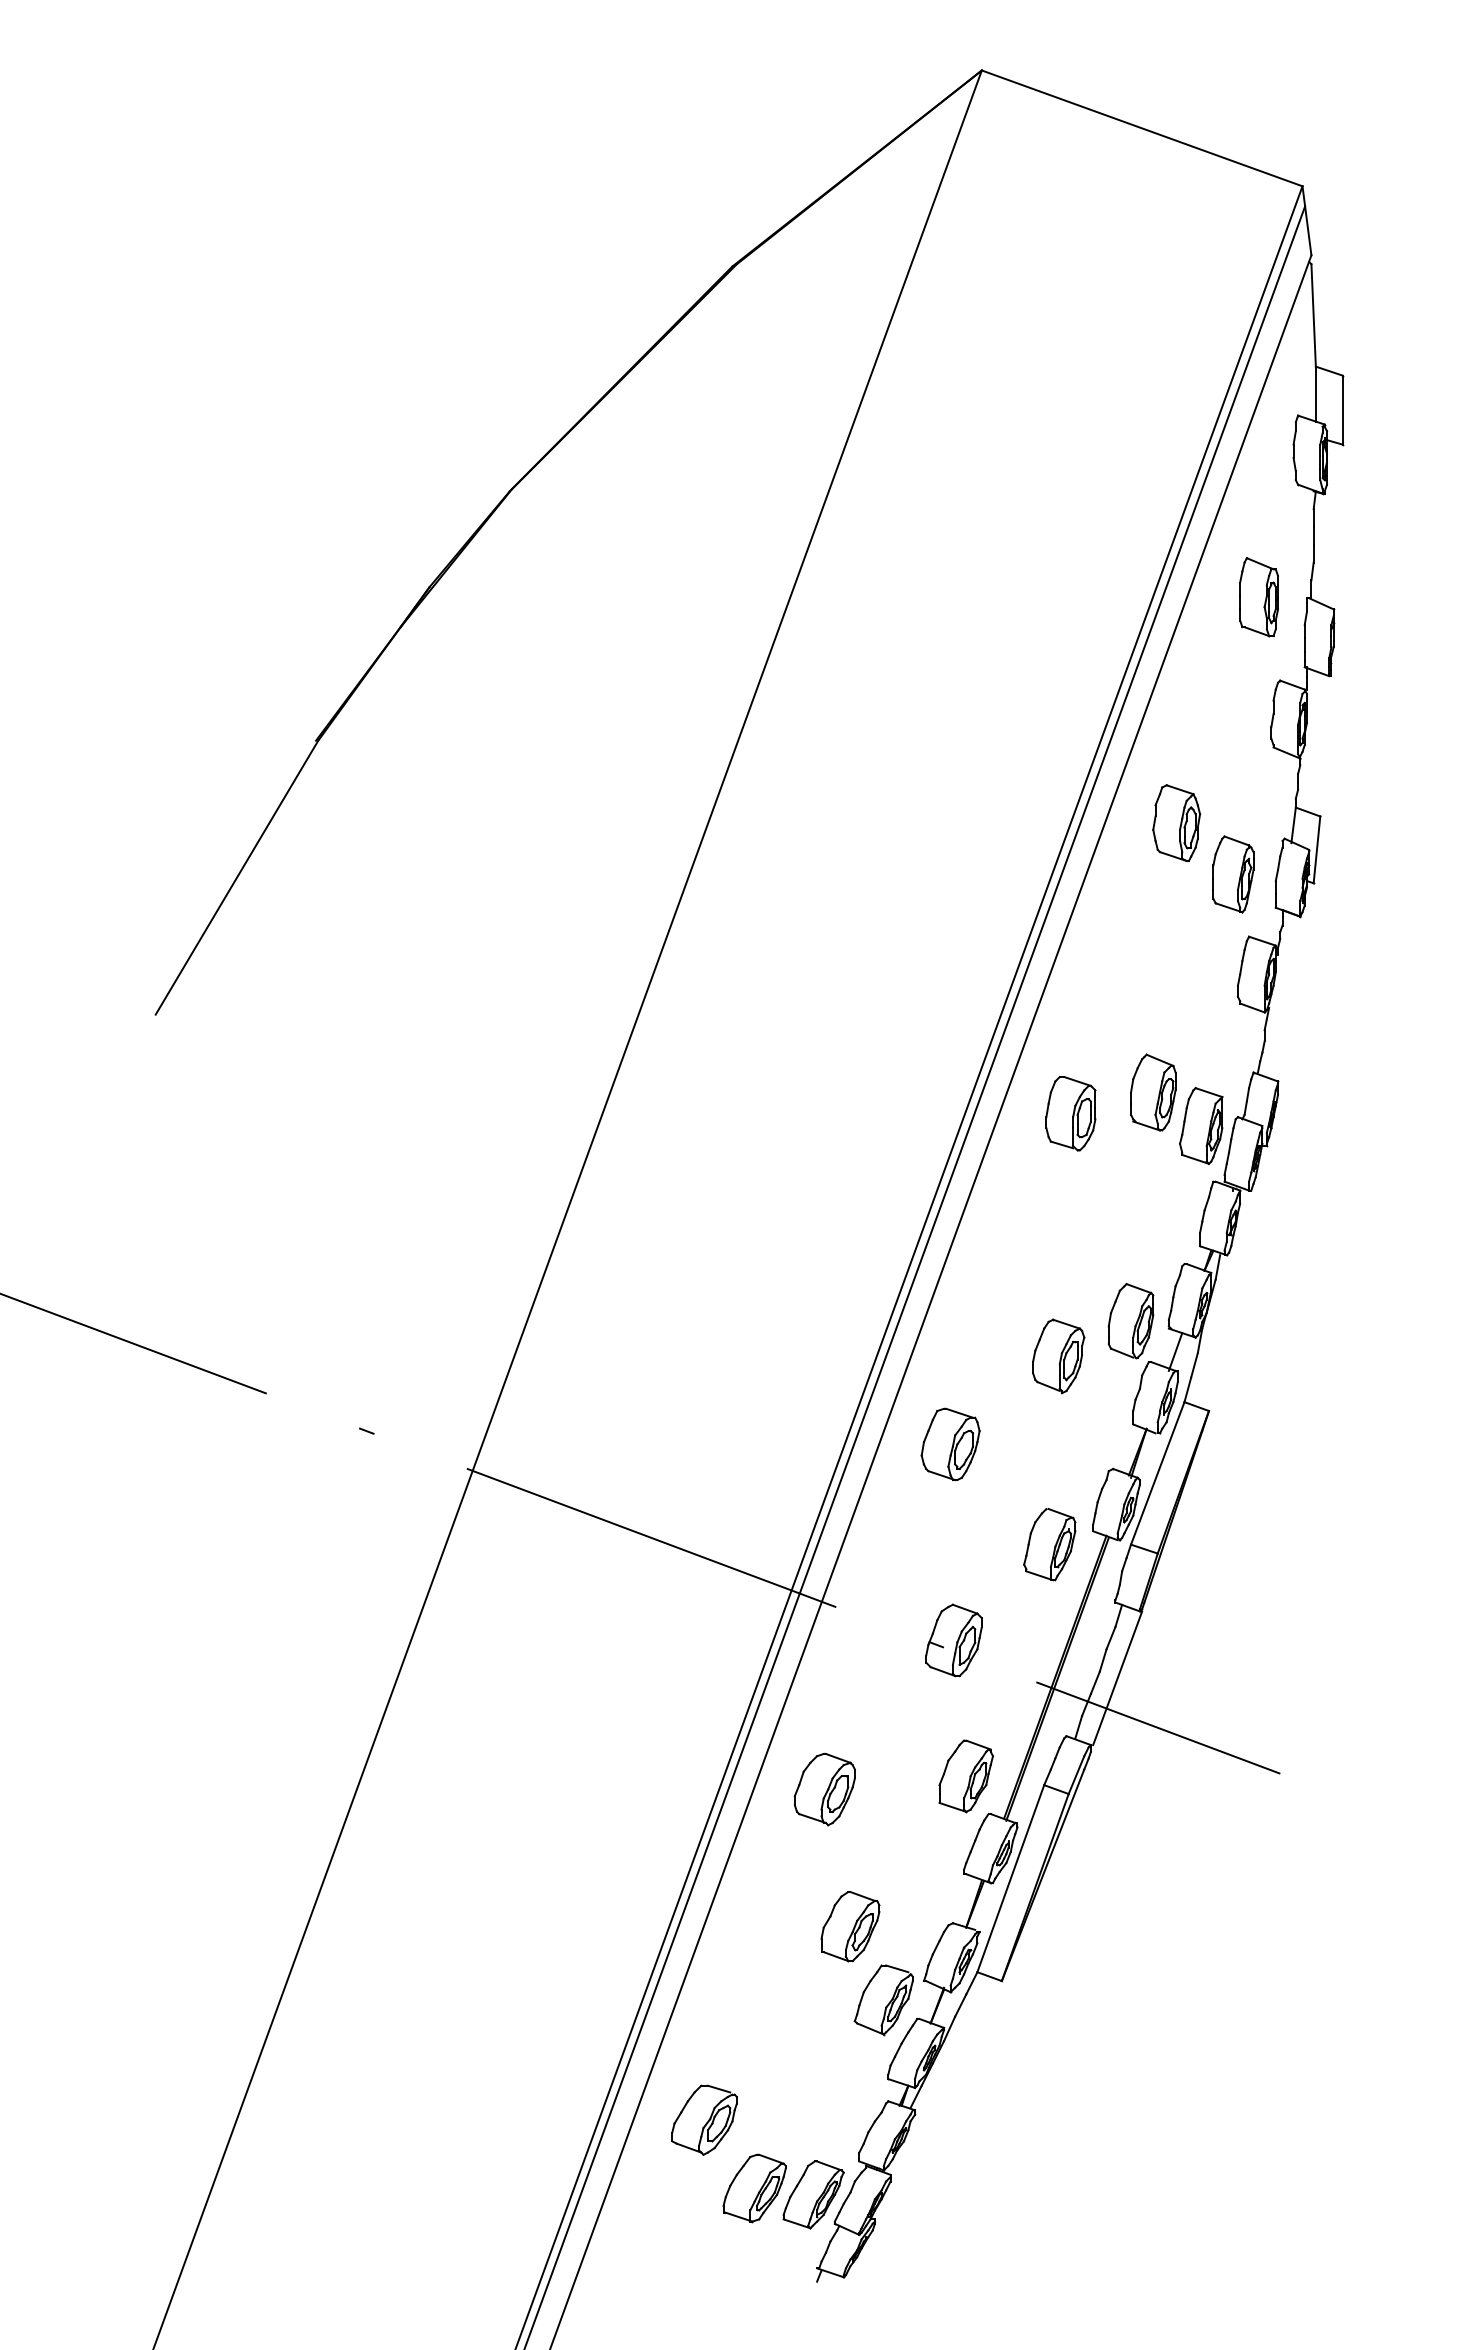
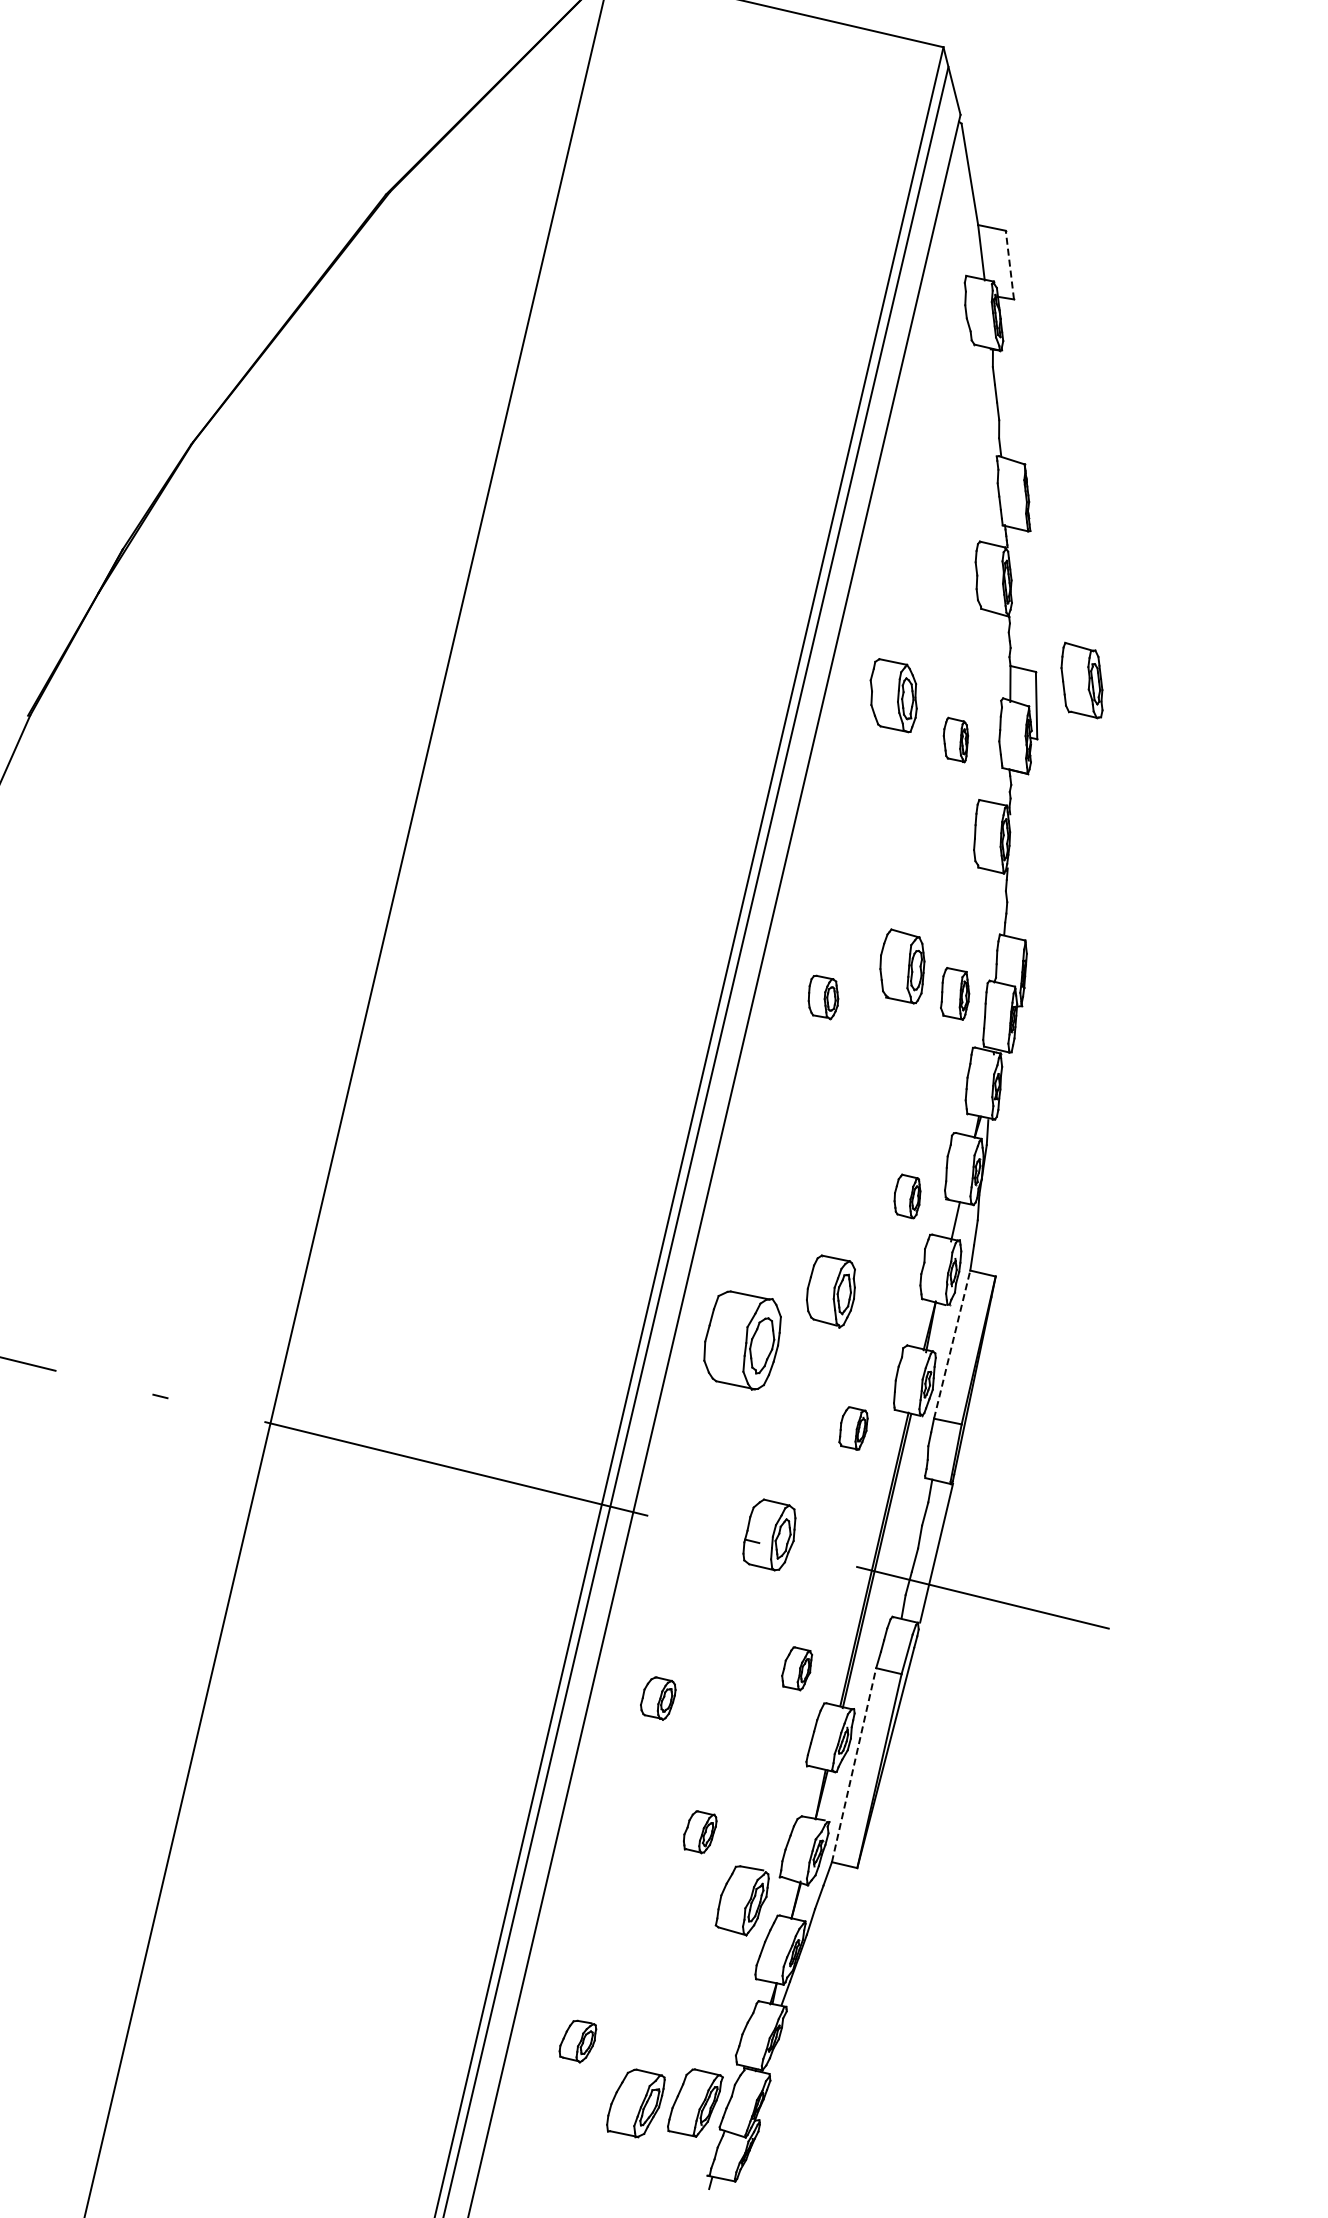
line: (1342, 410) -> (1009, 265), solid -> dashed
part: (1258, 597) -> (1081, 680), moved
part: (1233, 874) -> (956, 739), size x0.6
part: (1070, 1113) -> (822, 997), size x0.6
part: (1201, 1125) -> (954, 993), size x0.7
part: (1130, 1321) -> (907, 1196), size x0.6
part: (1058, 1356) -> (831, 1291), moved
part: (950, 1444) -> (742, 1340), size x1.4
line: (1157, 1472) -> (951, 1343), solid -> dashed
part: (1049, 1544) -> (852, 1428), size x0.6
part: (965, 1776) -> (796, 1668), size x0.6
part: (824, 1789) -> (658, 1698), size x0.6
line: (1010, 1878) -> (853, 1765), solid -> dashed
part: (850, 1926) -> (700, 1831), size x0.6
part: (704, 2119) -> (577, 2041), size x0.6

